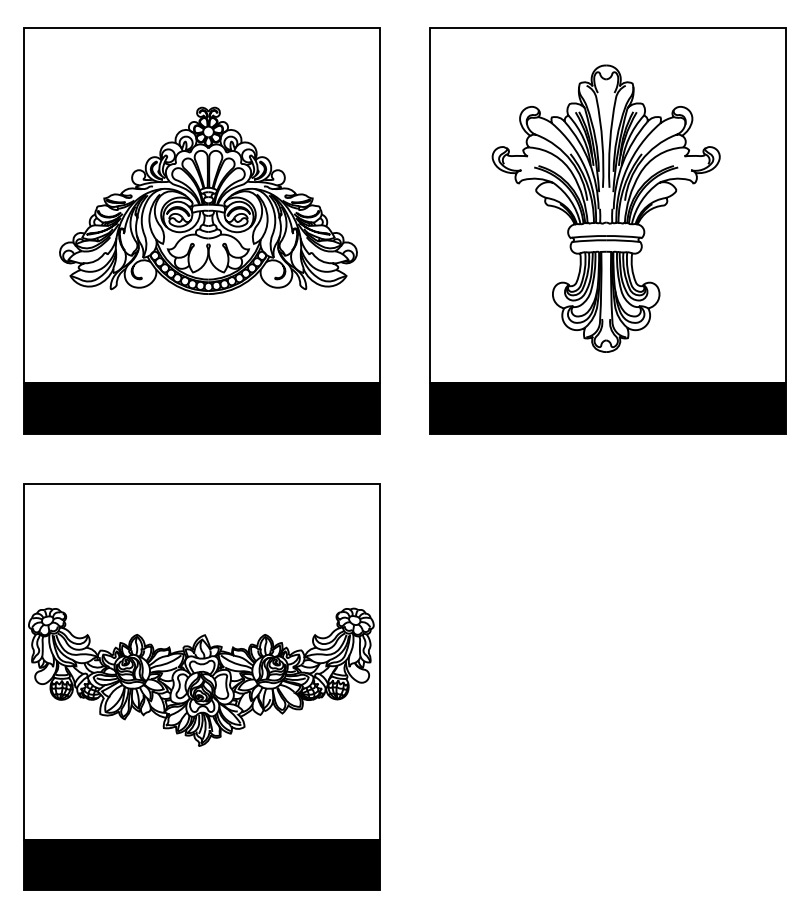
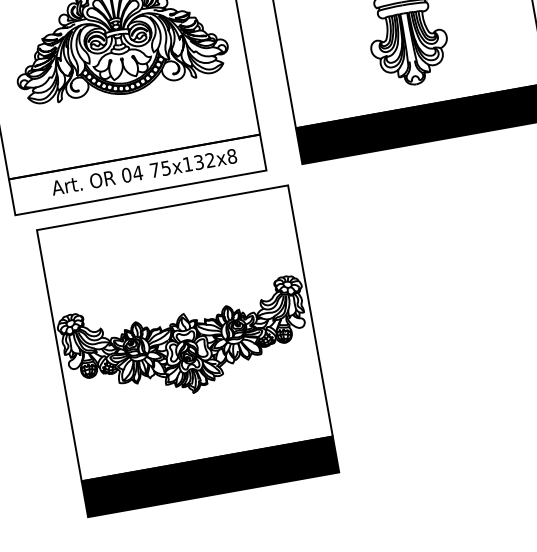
fill: (201, 407) -> (137, 174), removed
part: (201, 686) -> (187, 350), moved

